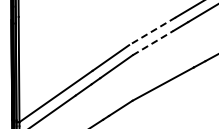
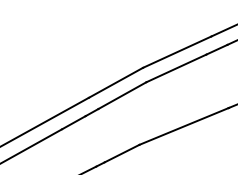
line: (152, 31) -> (177, 52), dashed -> solid
line: (153, 43) -> (176, 69), dashed -> solid

